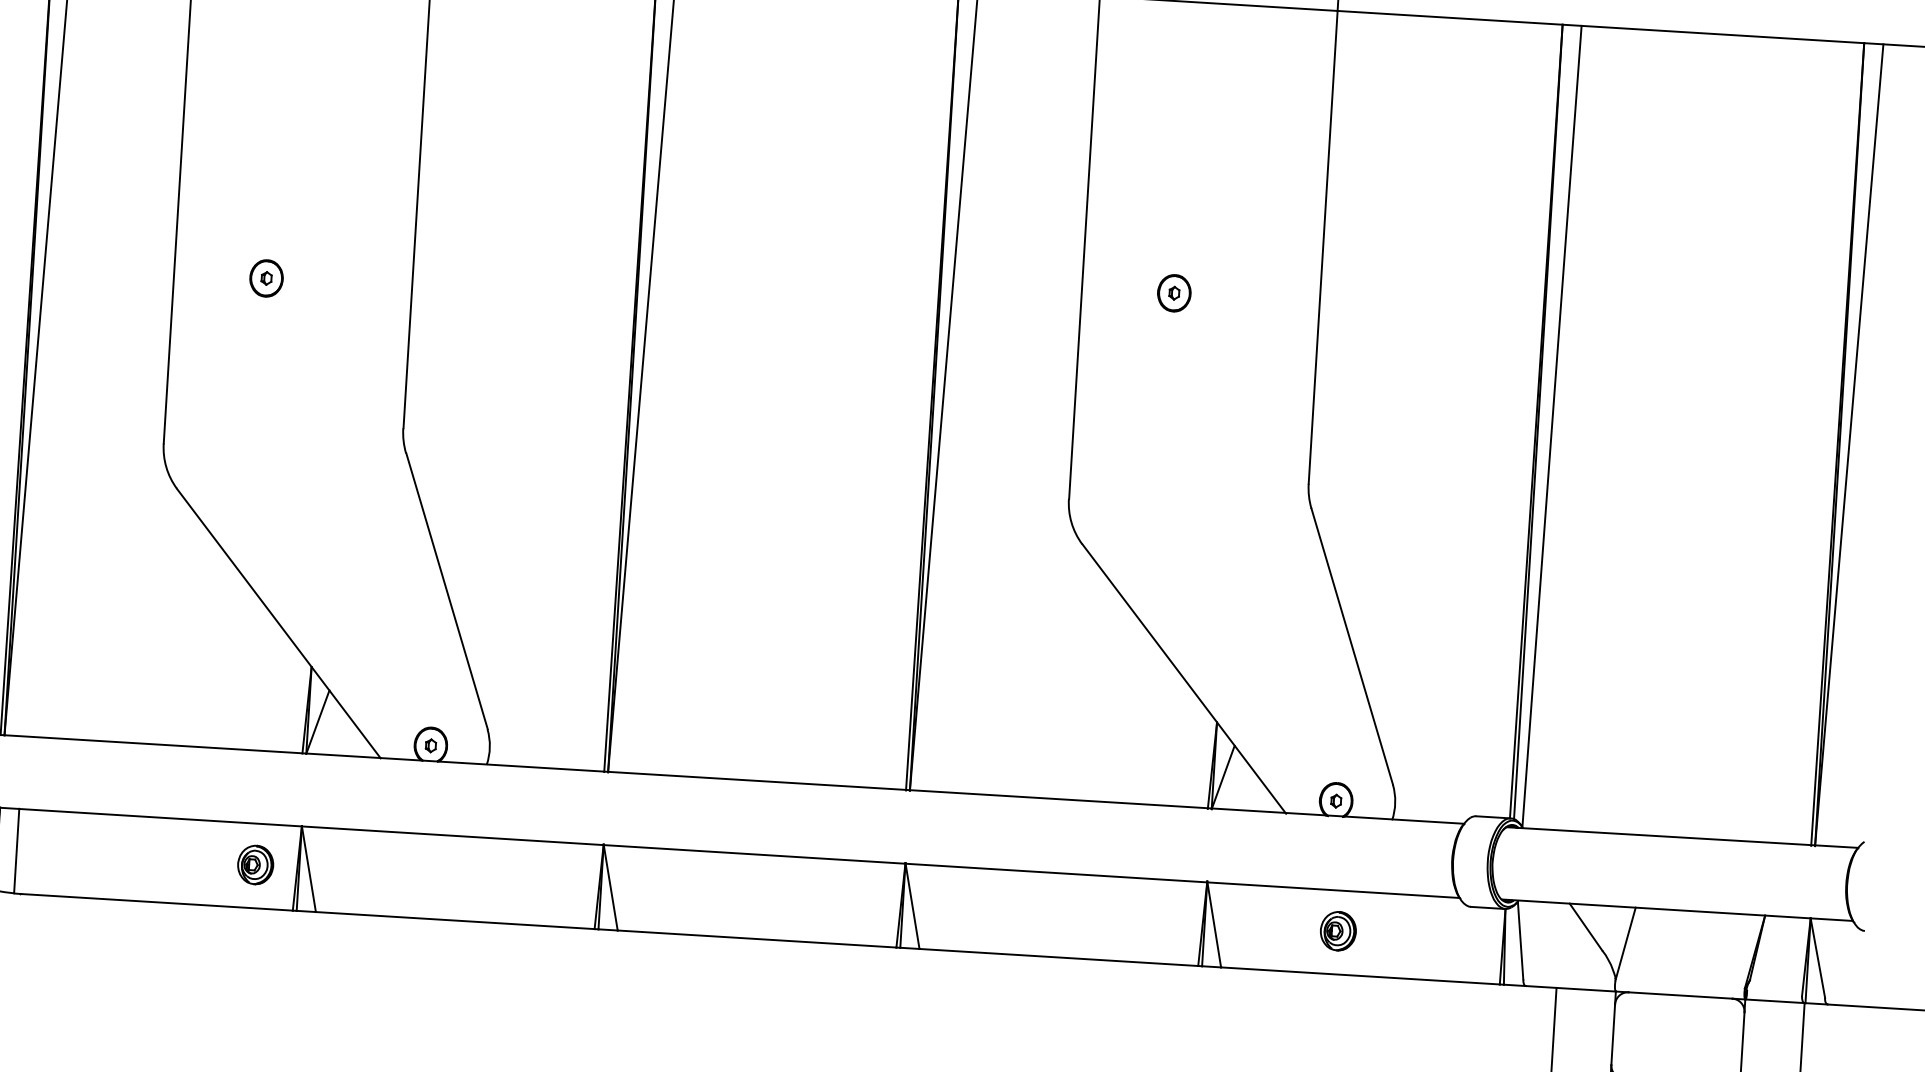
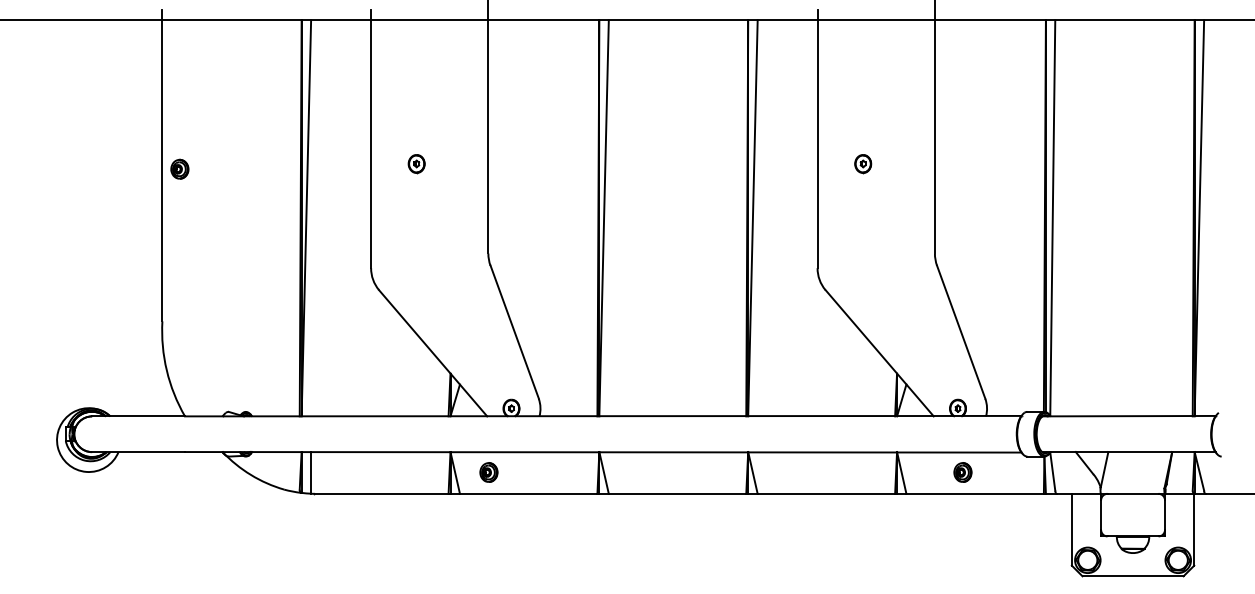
part: (266, 279) -> (416, 164), moved
part: (254, 864) -> (488, 472), moved

